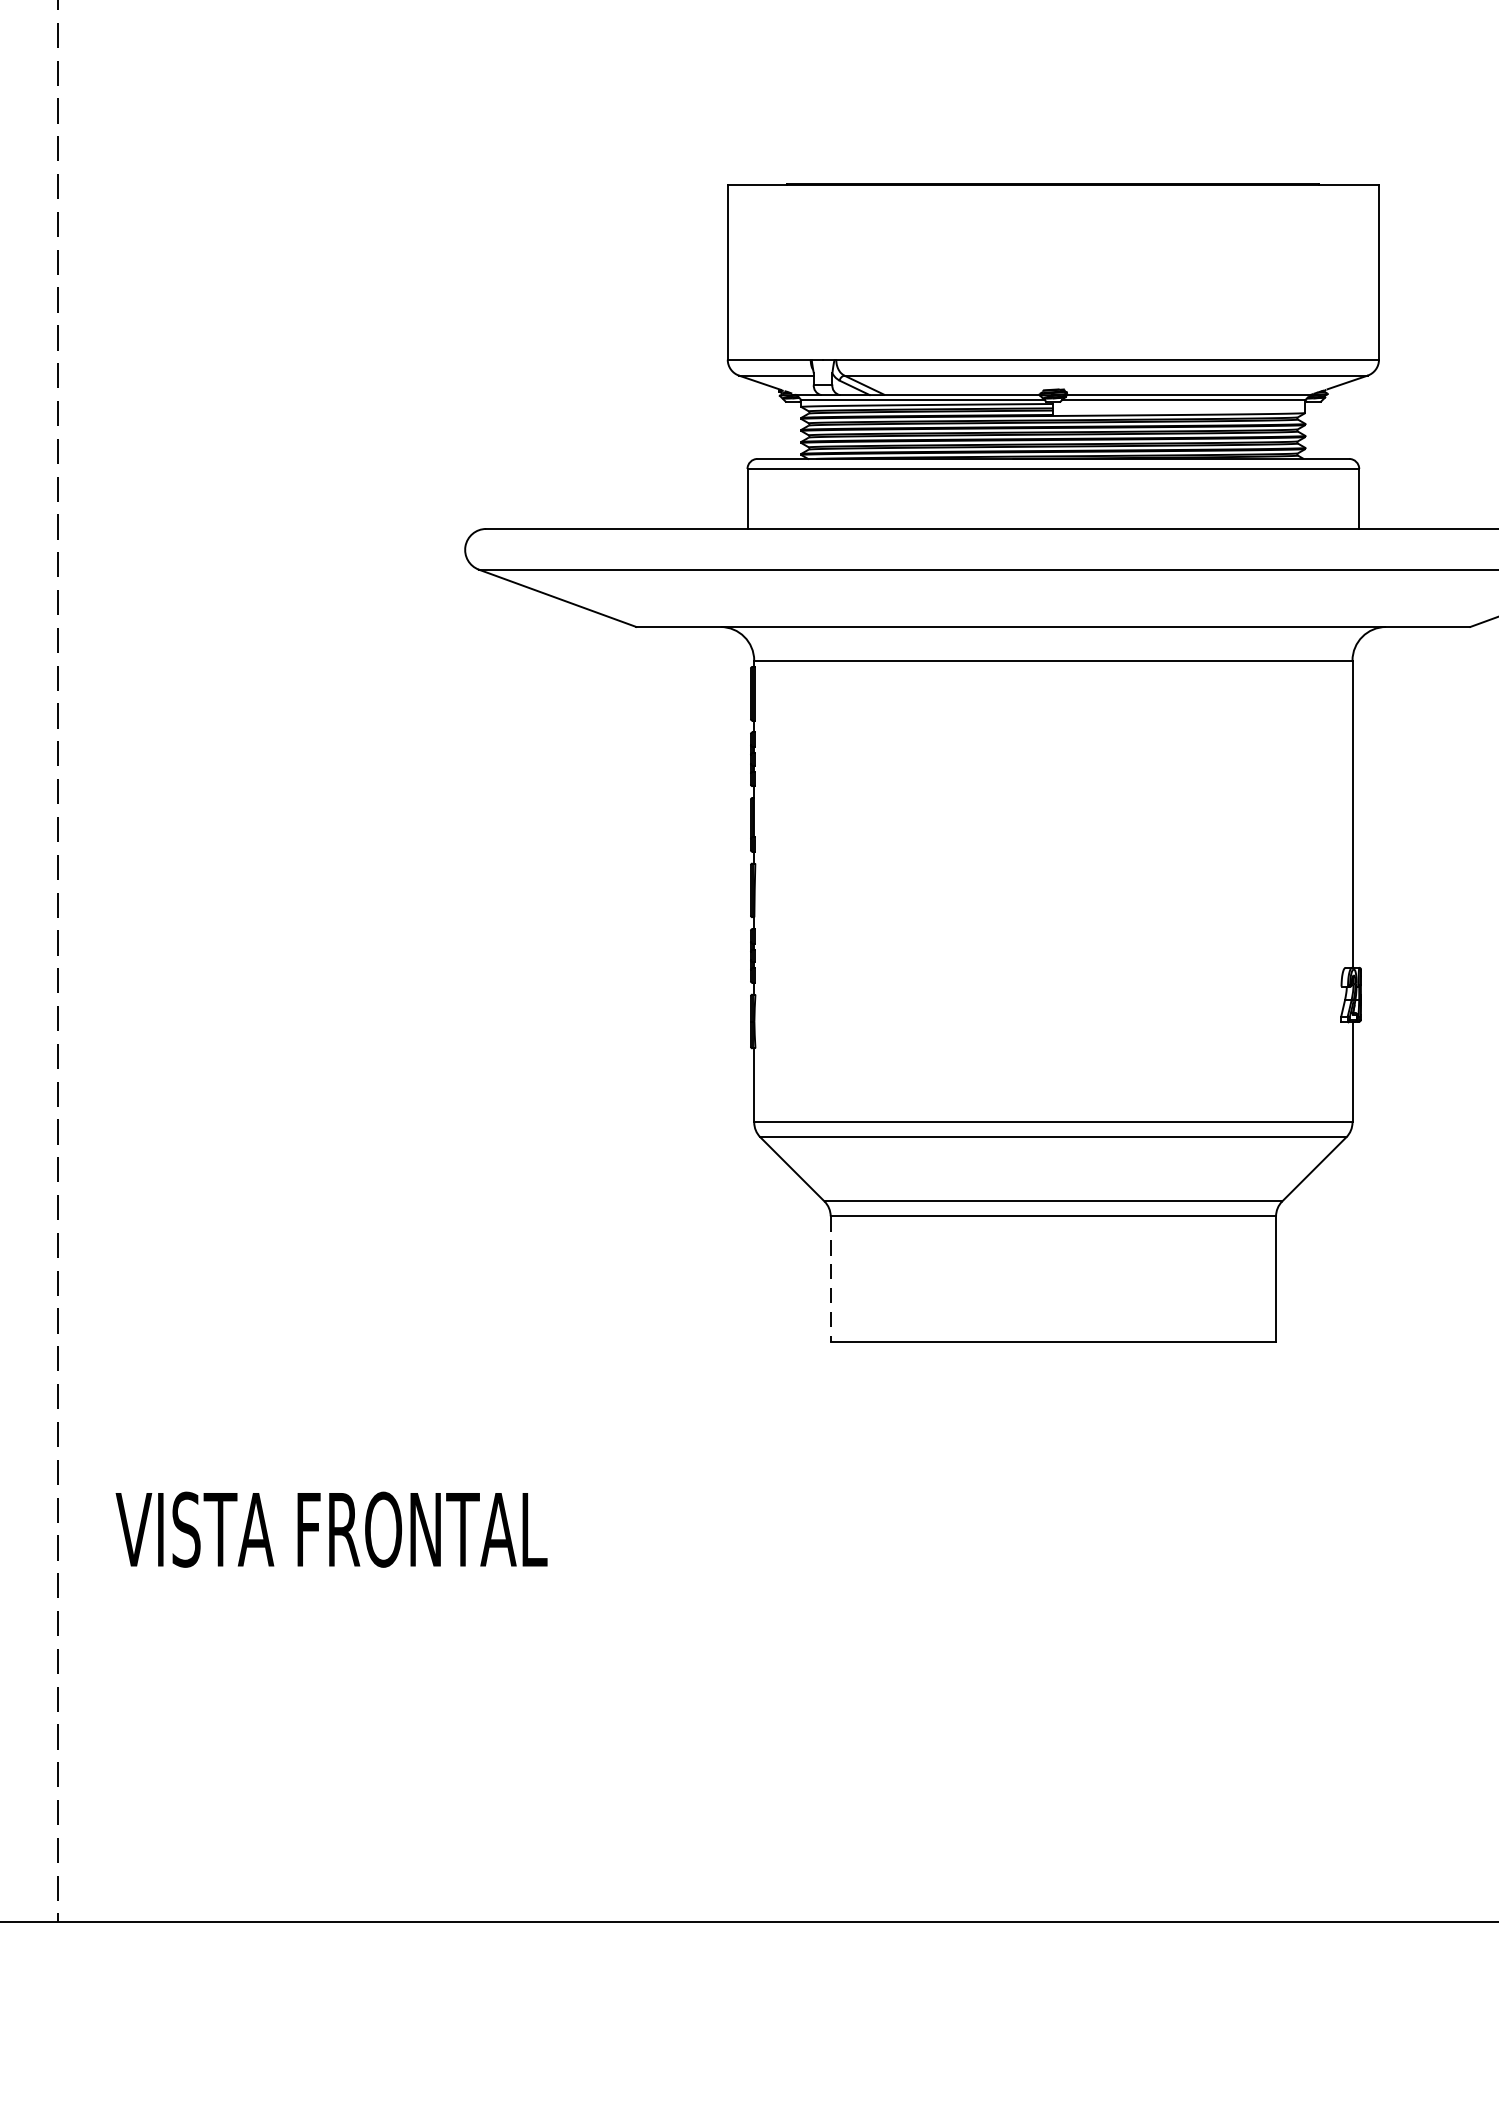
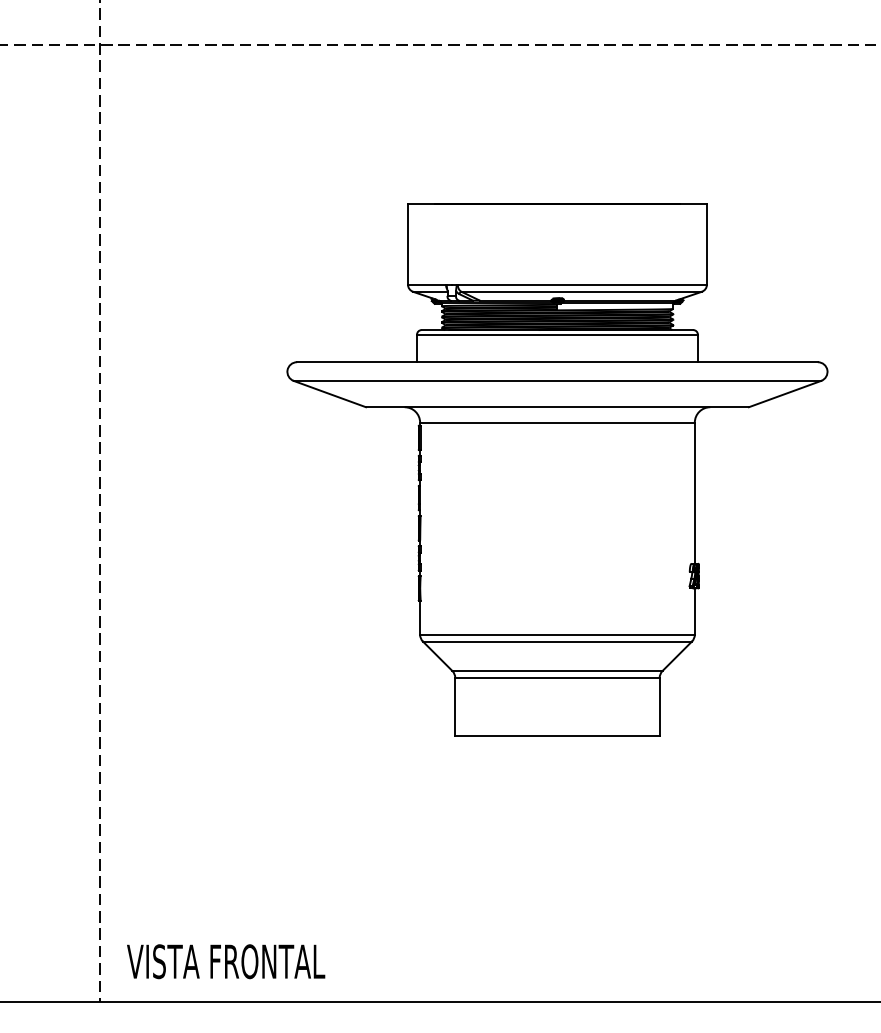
line: (831, 1278) -> (455, 706), dashed -> solid
text: (332, 1529) -> (226, 961), moved

